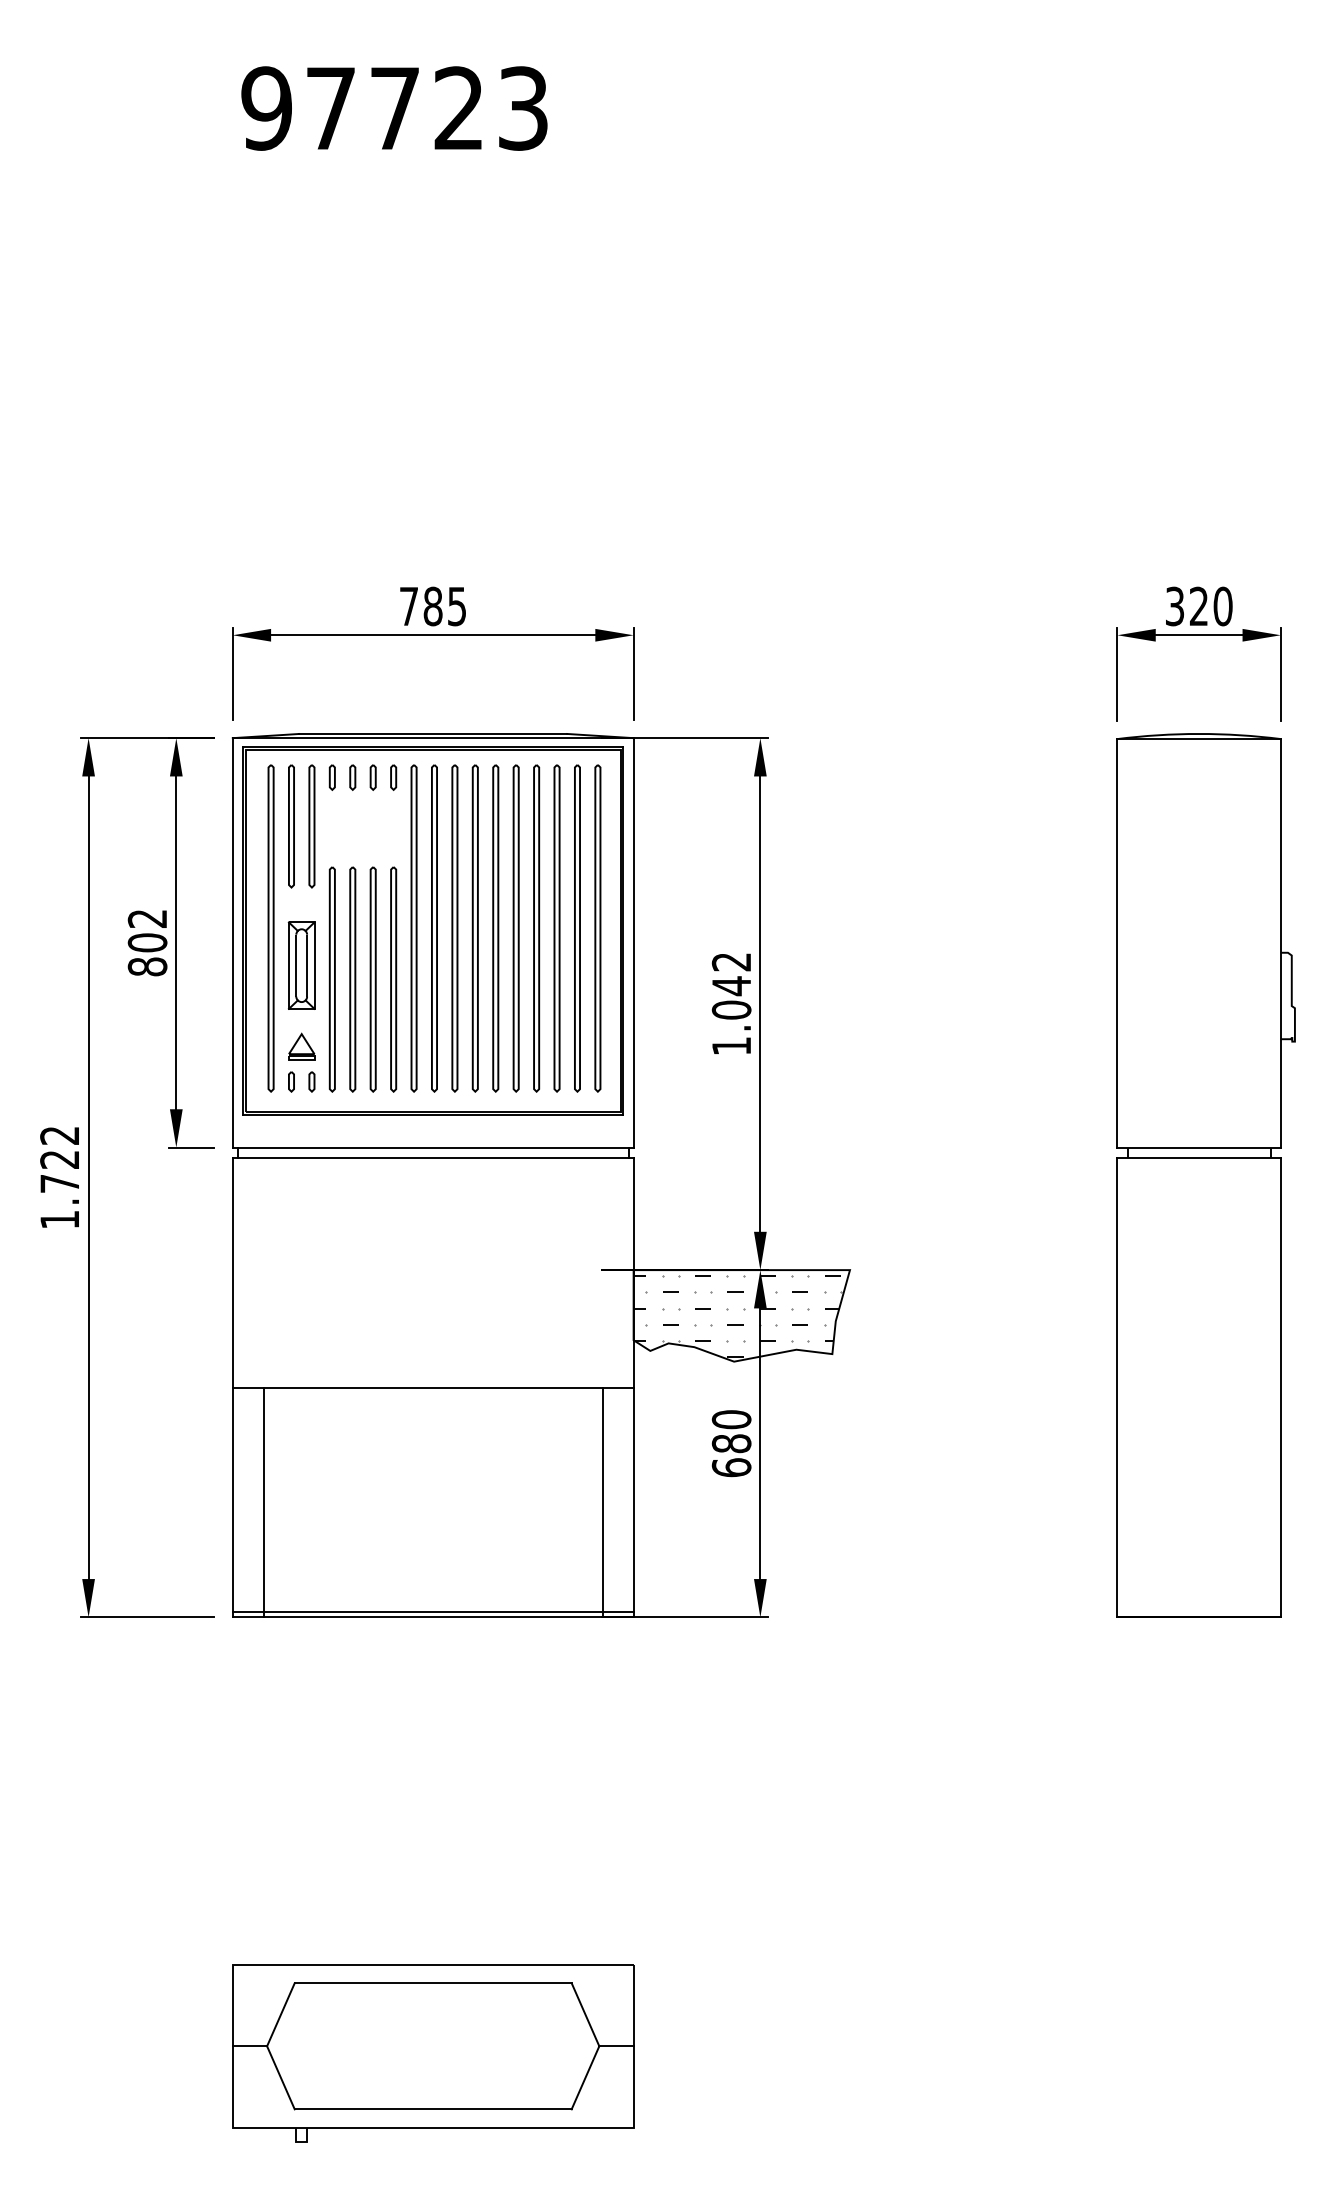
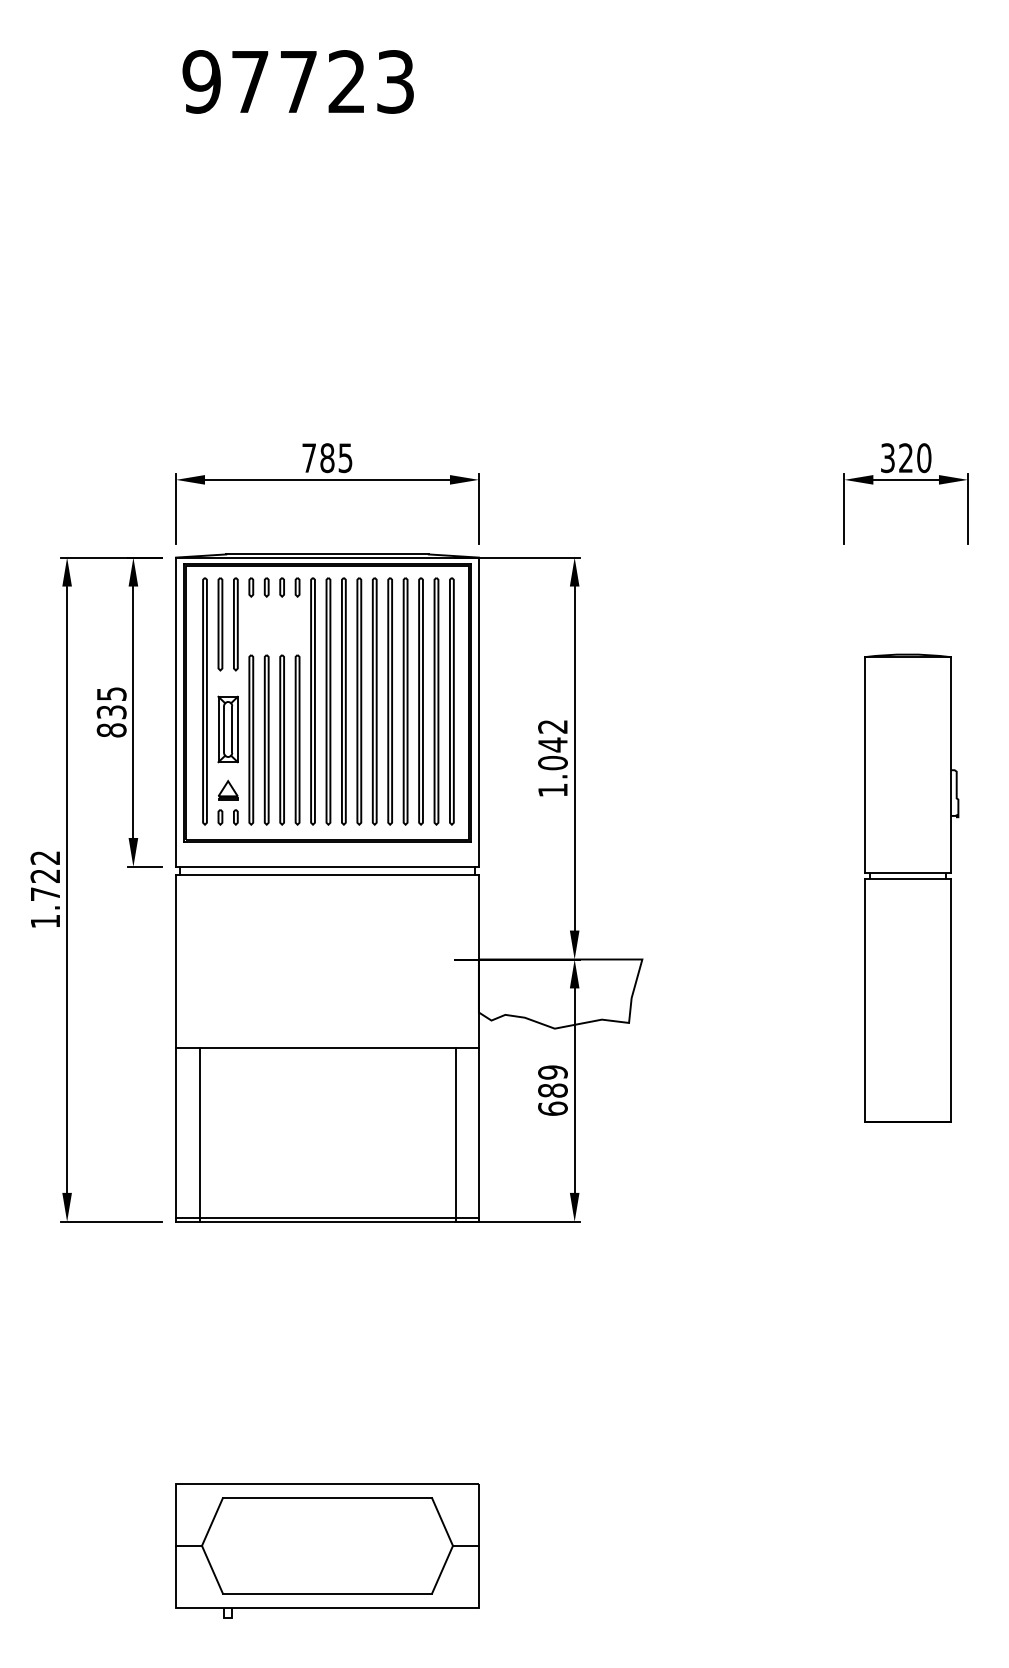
text: (147, 931) -> (111, 703), 802 -> 835
part: (1205, 1175) -> (910, 888), size x0.7
hatch: (736, 1316) -> (556, 994), removed
text: (731, 1419) -> (552, 1072), 680 -> 689

